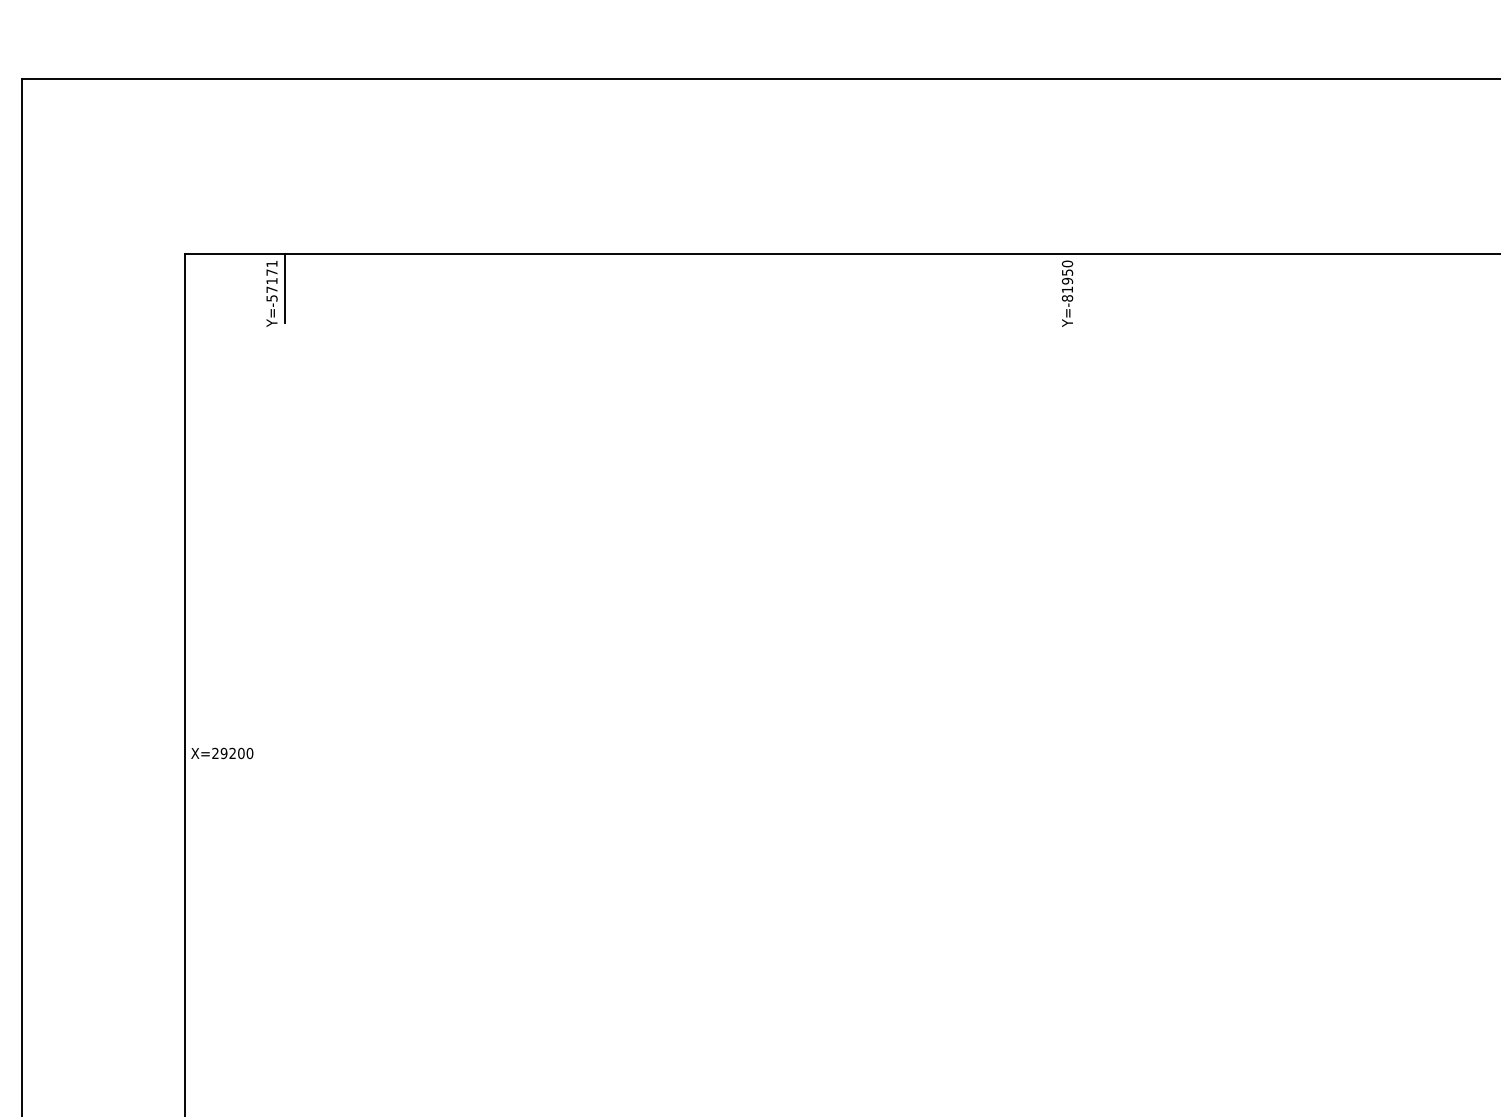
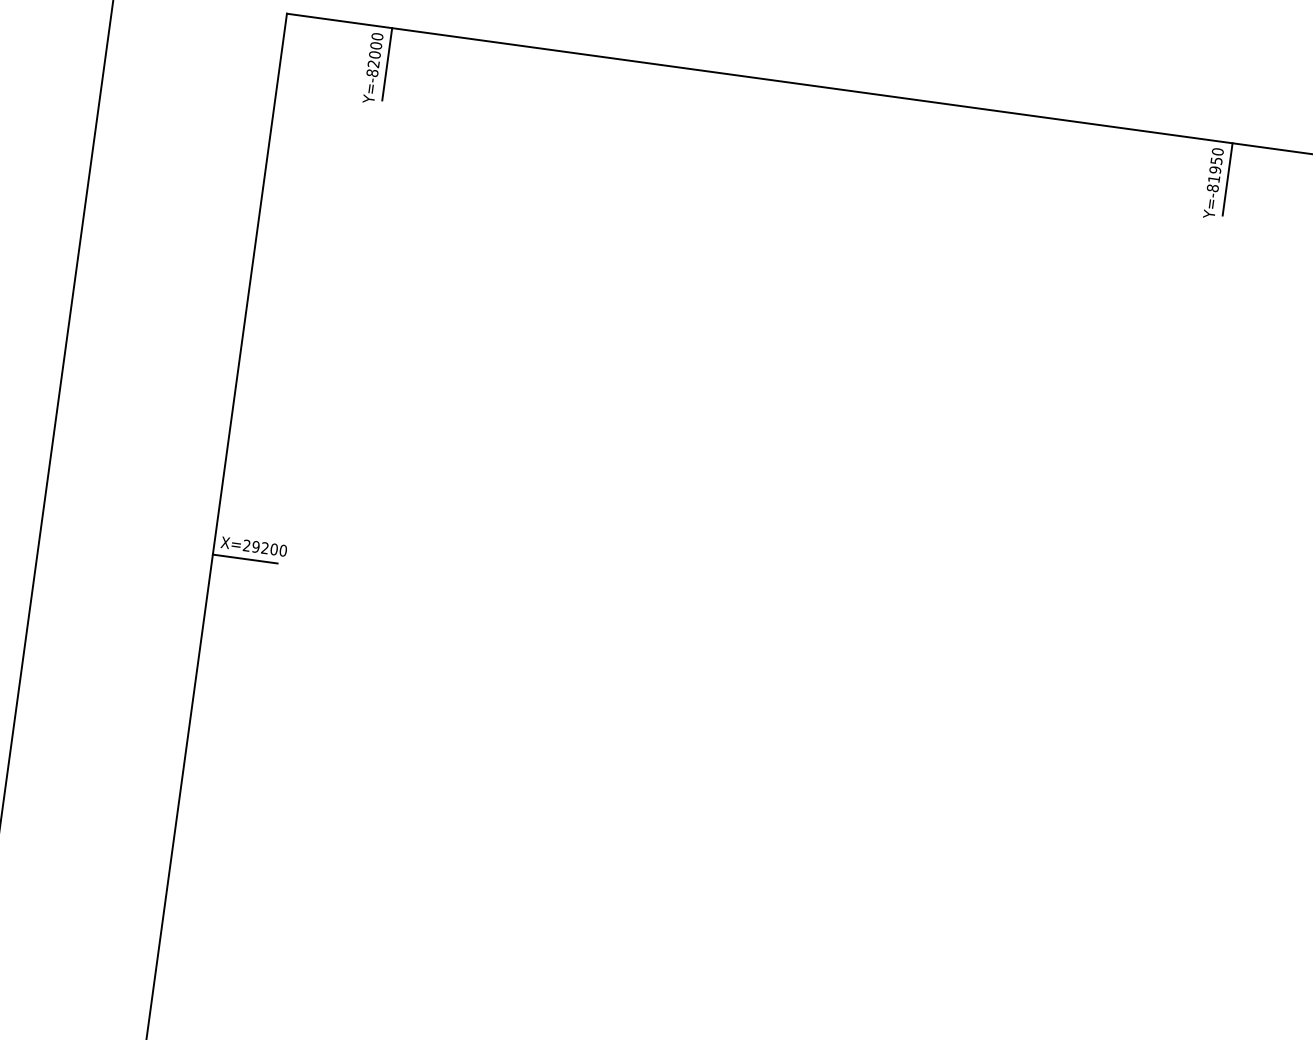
text: (271, 280) -> (374, 54), Y=-57171 -> Y=-82000
line: (1080, 288) -> (1227, 179), added
line: (215, 766) -> (245, 559), added

